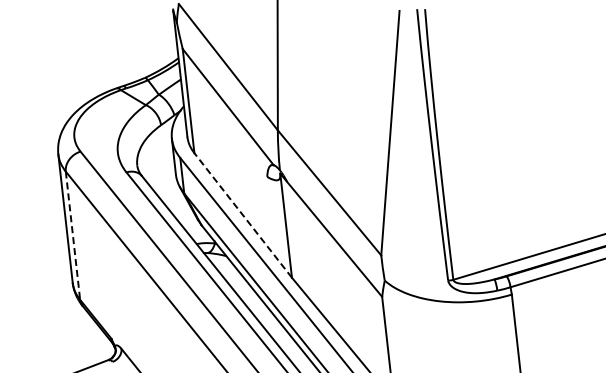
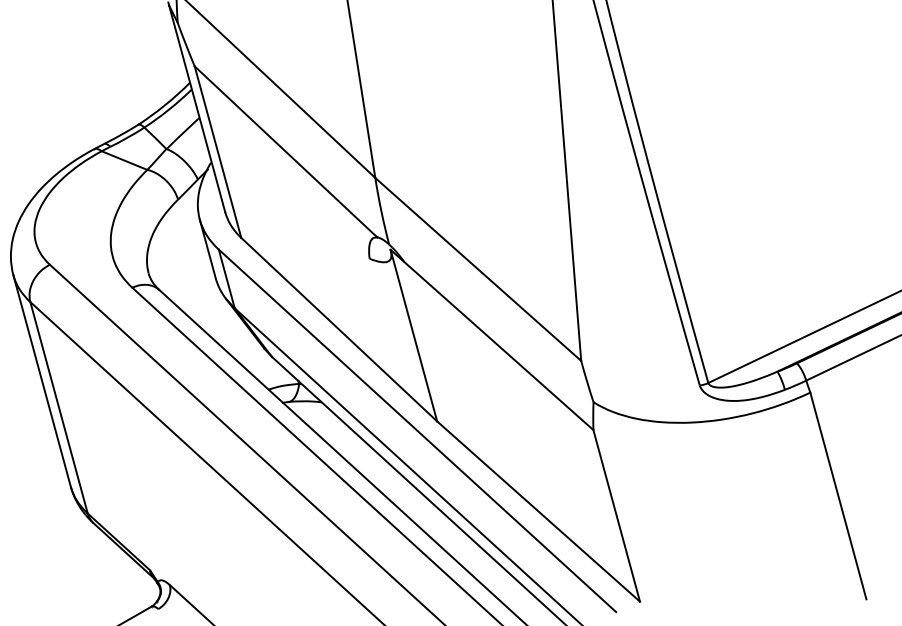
line: (242, 215) -> (338, 329), dashed -> solid
line: (72, 235) -> (58, 407), dashed -> solid

